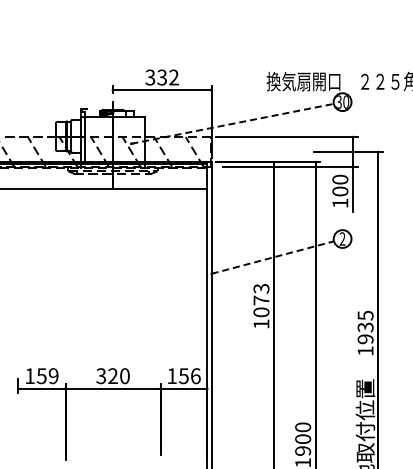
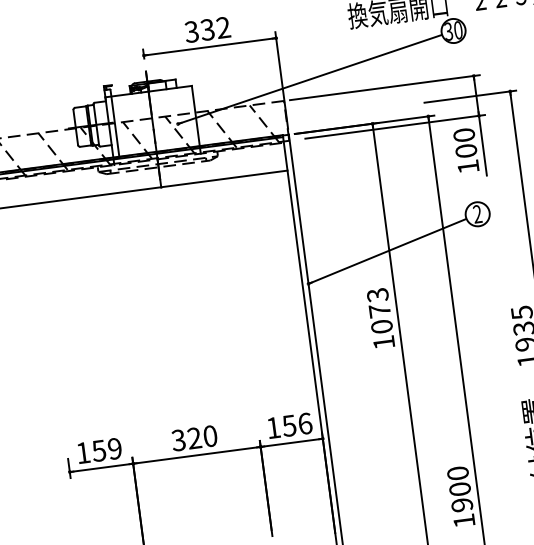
line: (233, 123) -> (311, 78), dashed -> solid
line: (273, 257) -> (388, 251), dashed -> solid

